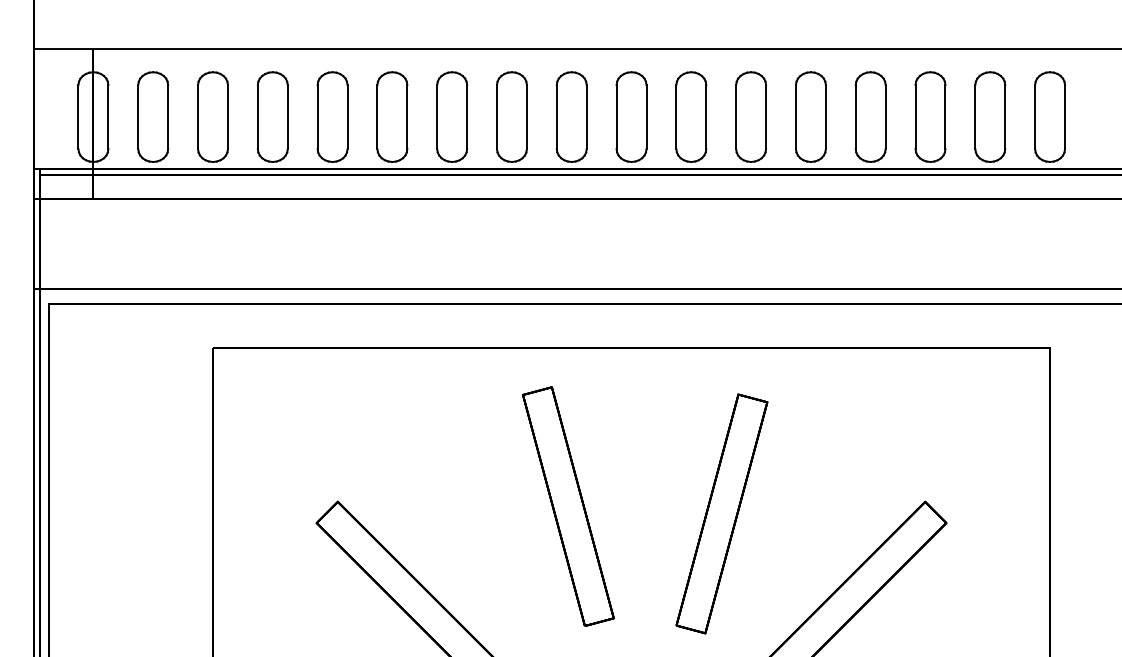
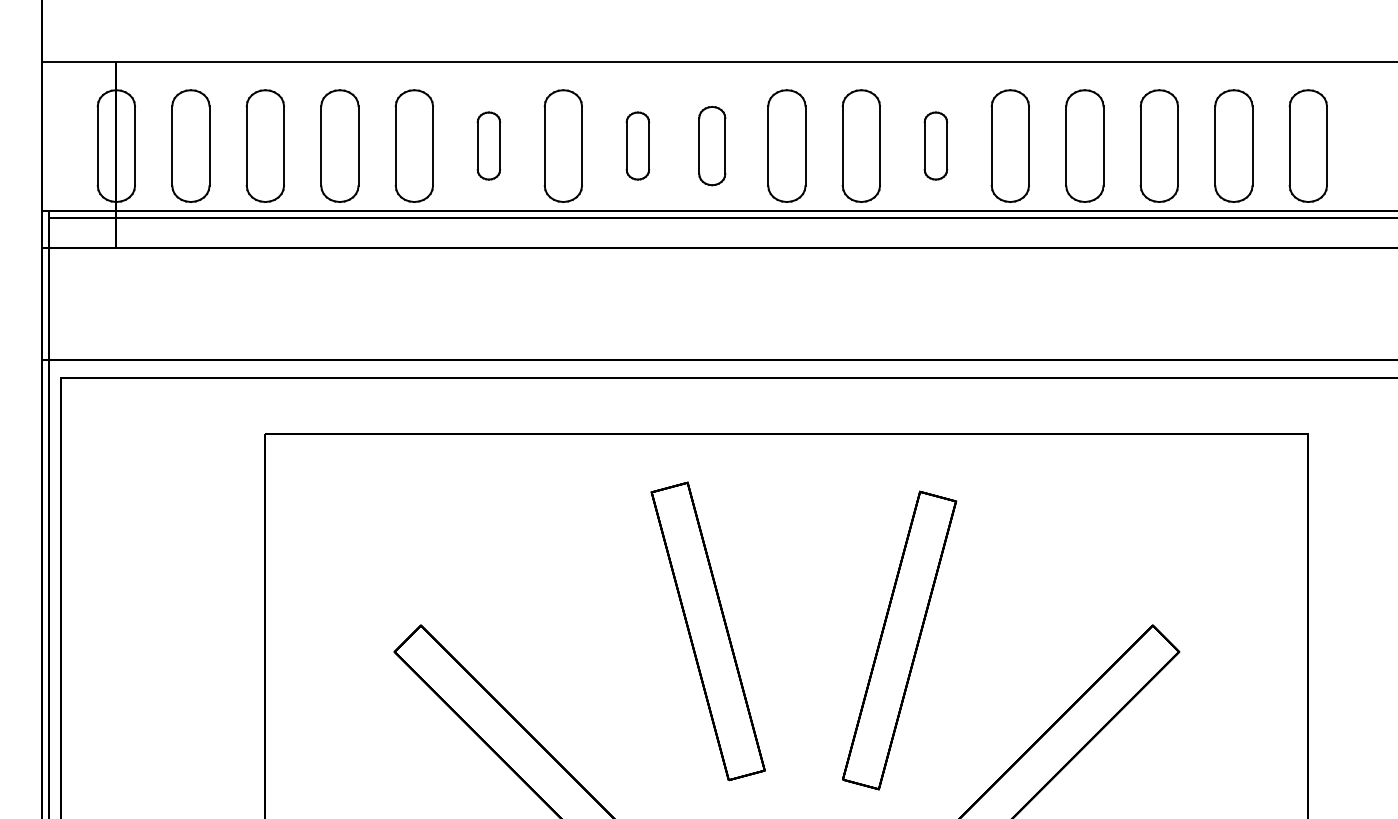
part: (392, 116) -> (488, 145), size x0.6
part: (511, 116) -> (637, 145), size x0.6
part: (571, 116) -> (711, 145), size x0.7
part: (750, 116) -> (935, 145), size x0.6

